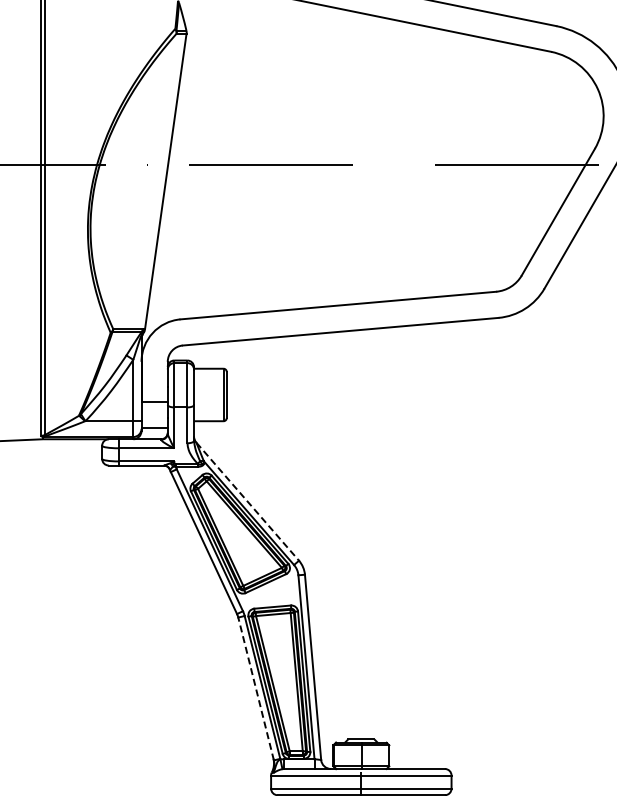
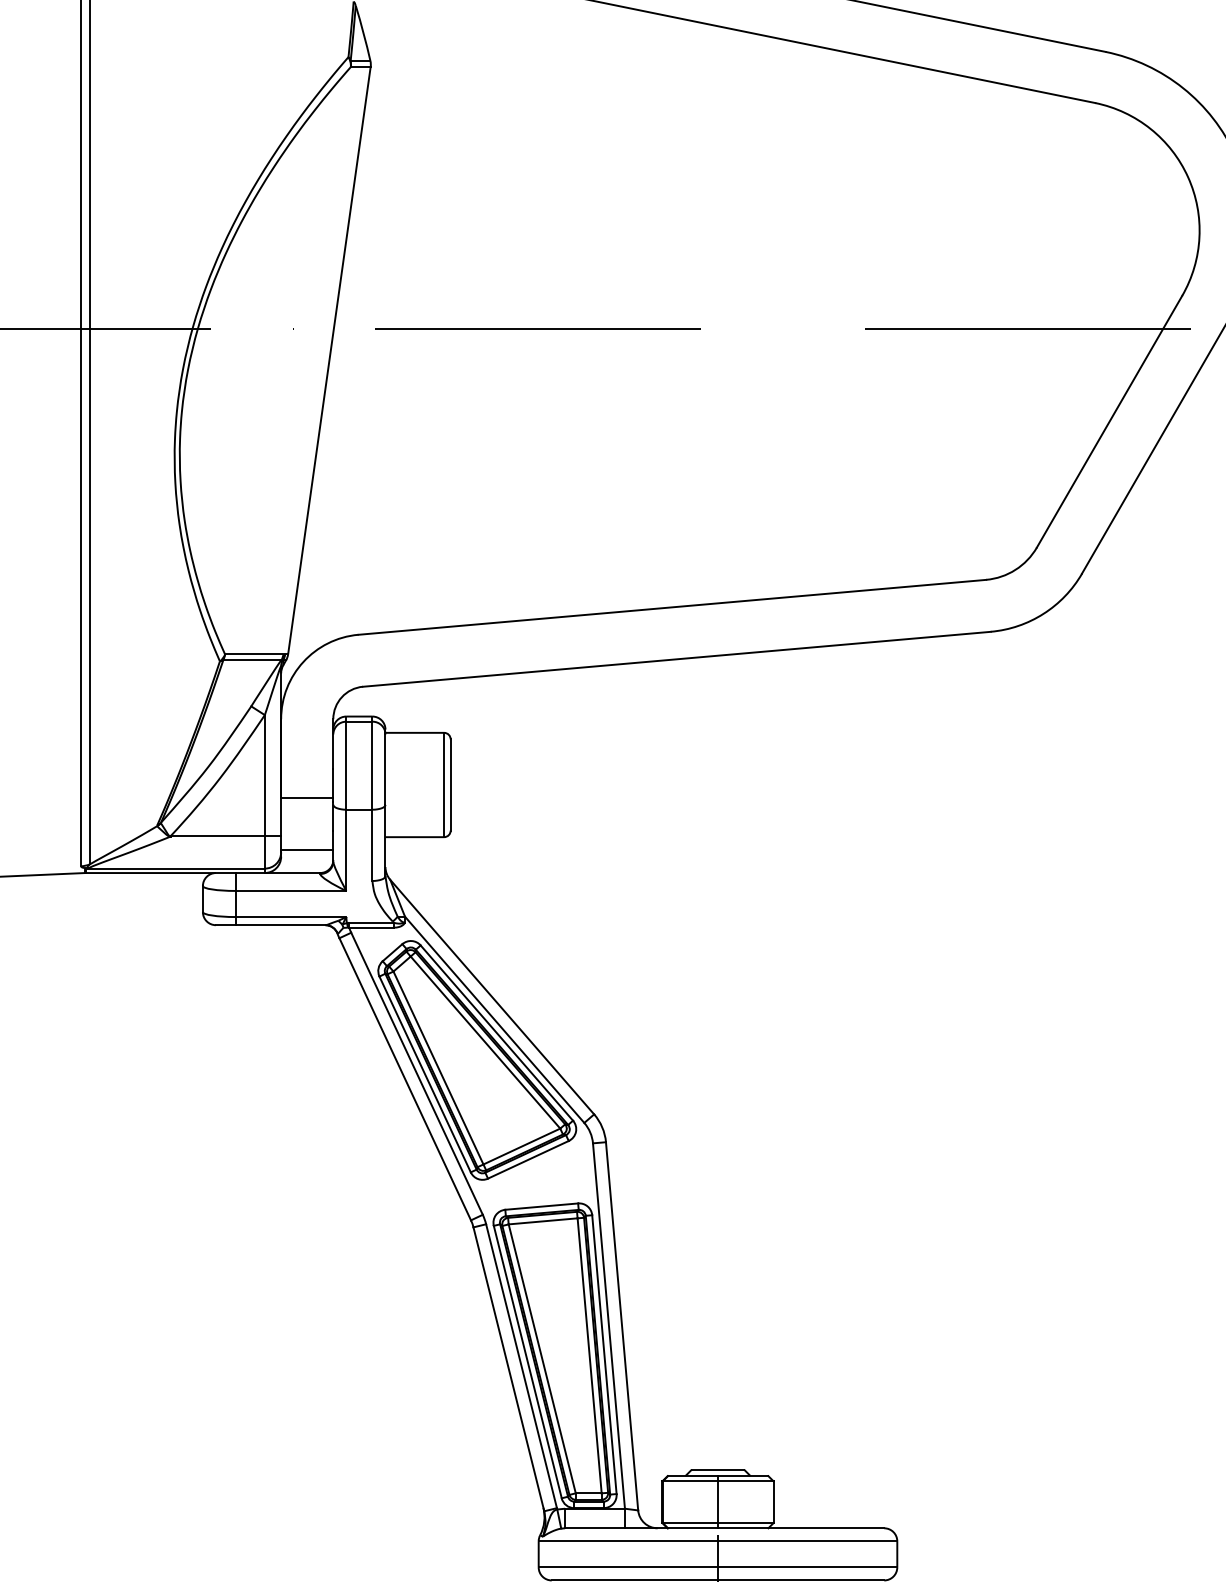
line: (248, 502) -> (493, 998), dashed -> solid
line: (256, 689) -> (509, 1370), dashed -> solid

